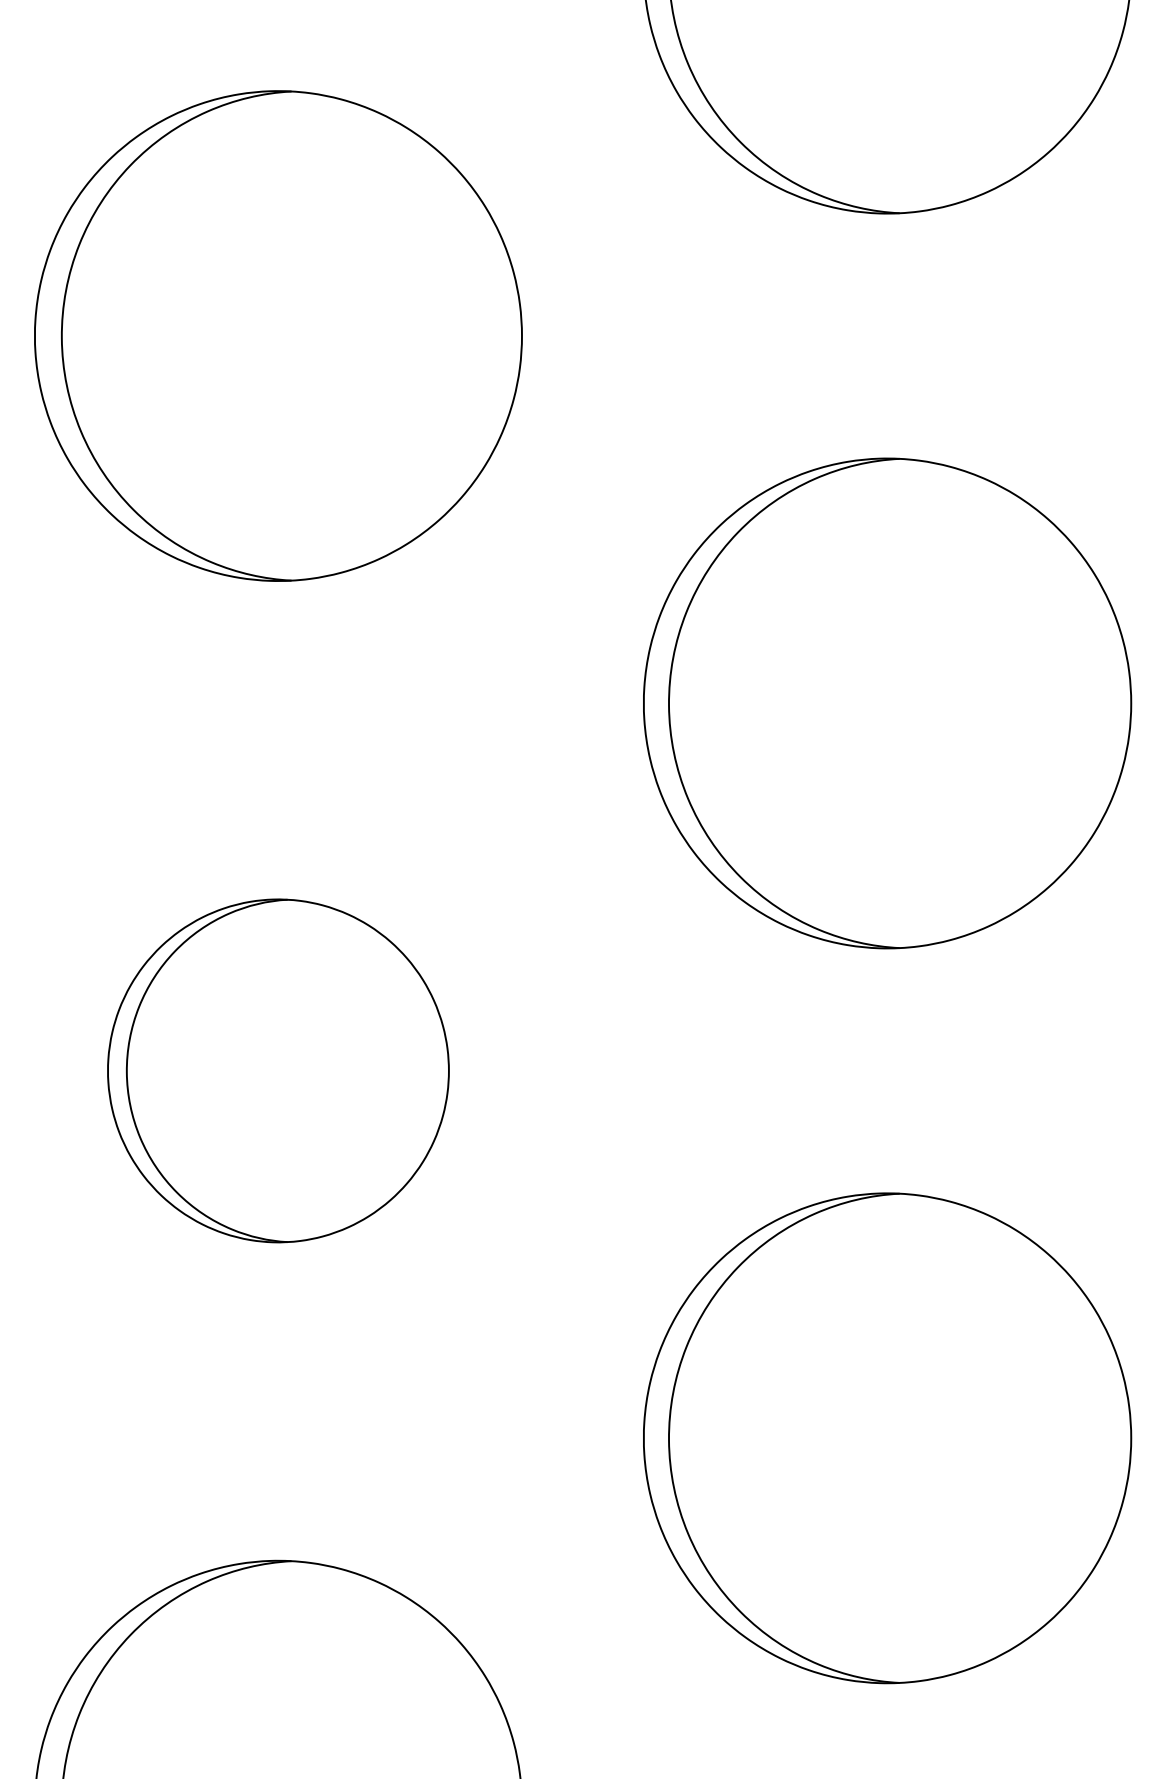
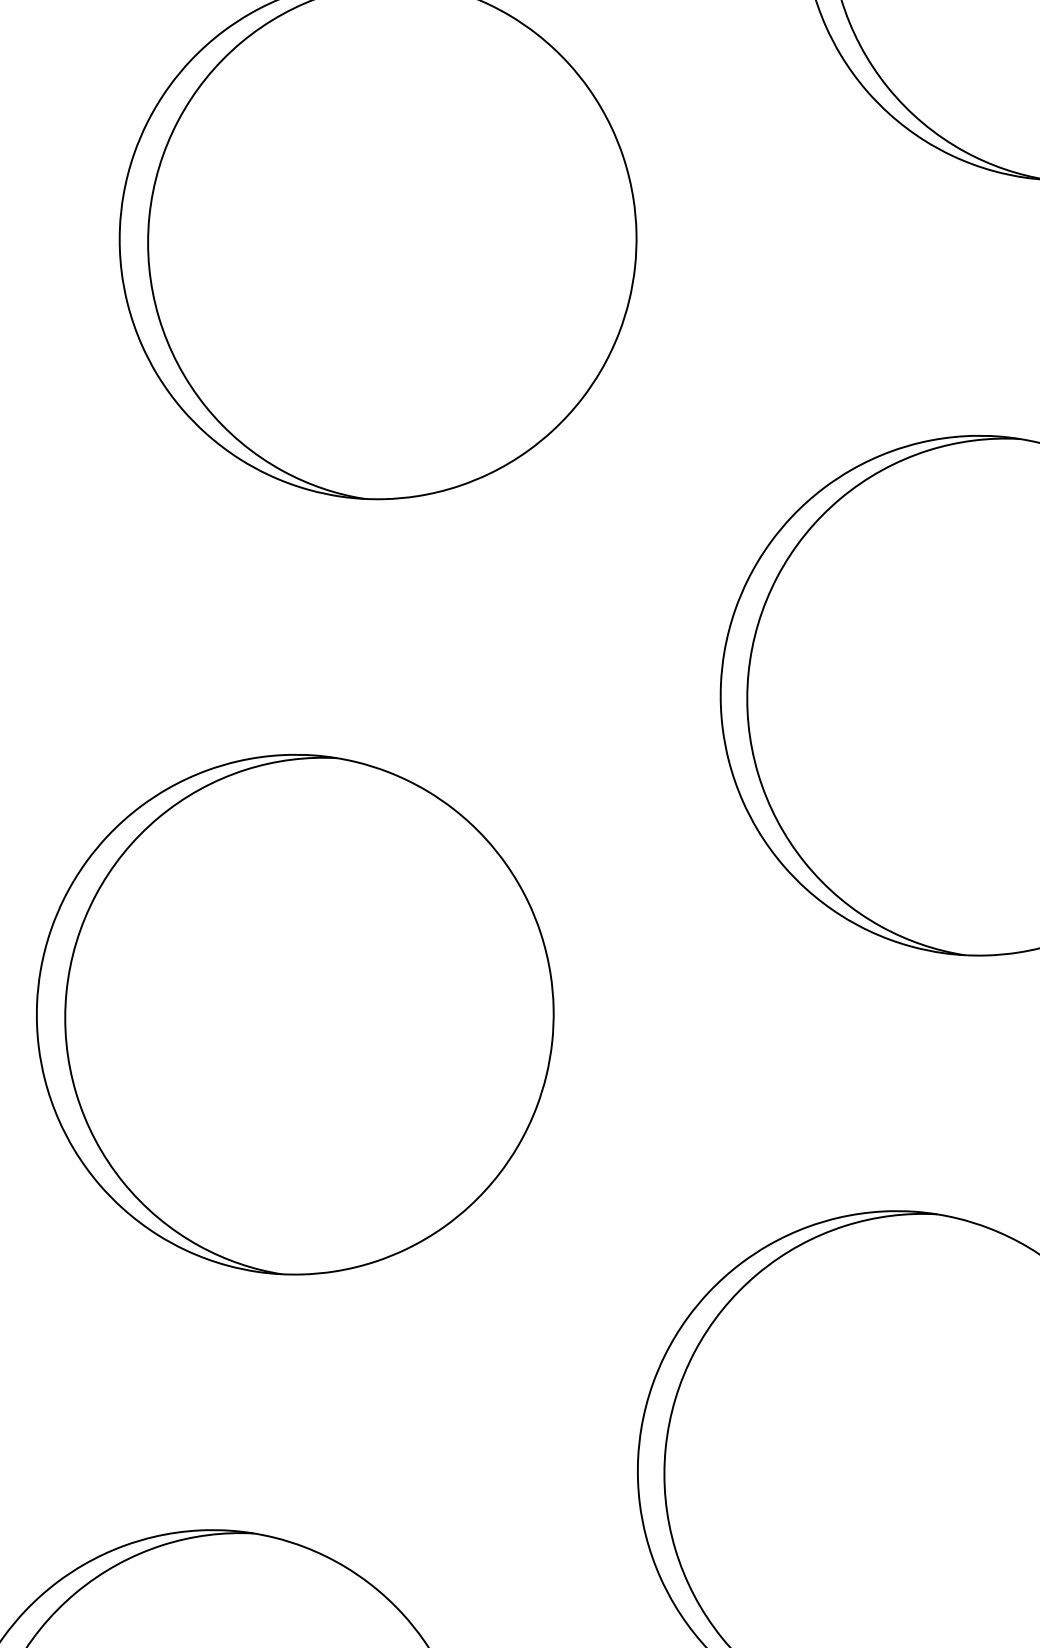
part: (278, 1070) -> (295, 1014), size x1.43

